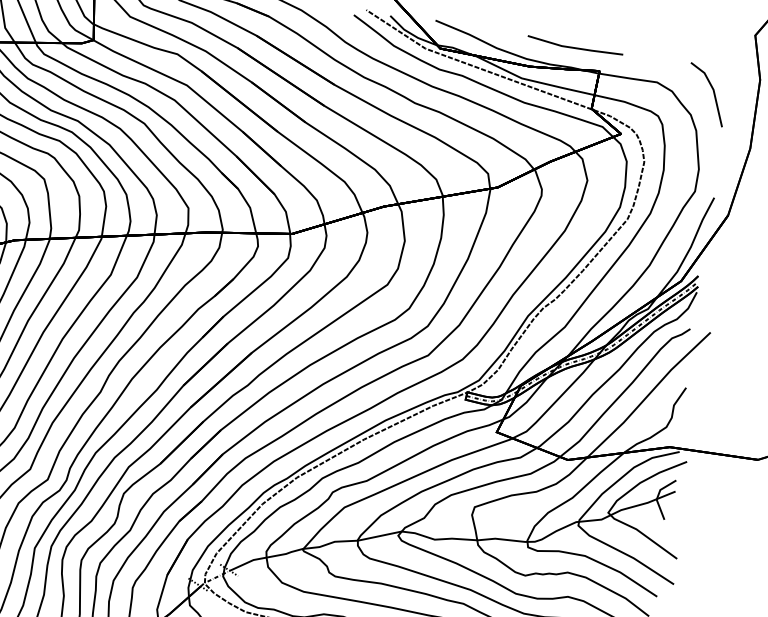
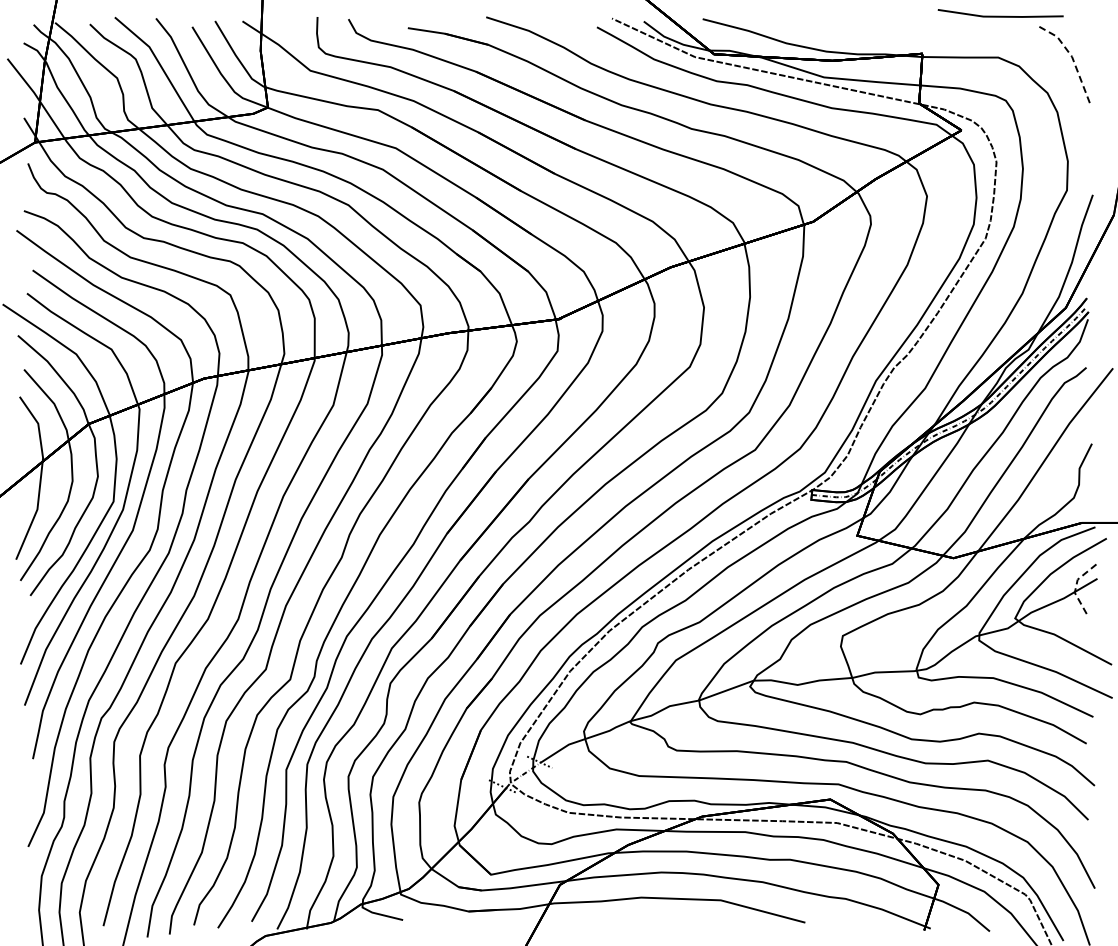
line: (575, 47) -> (1000, 15), moved
line: (713, 89) -> (1071, 56), solid -> dashed
line: (657, 496) -> (1075, 588), solid -> dashed

